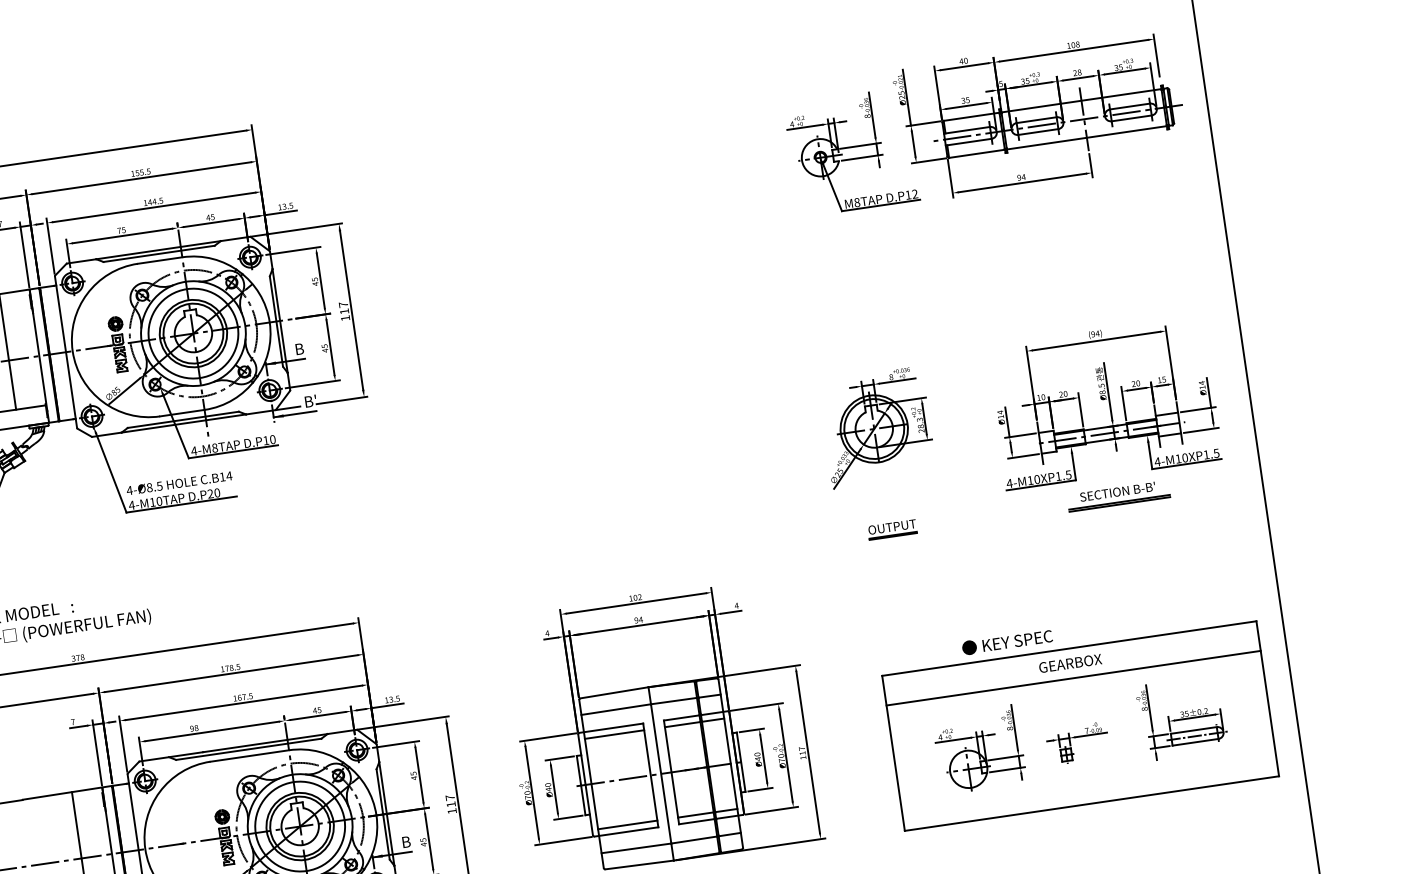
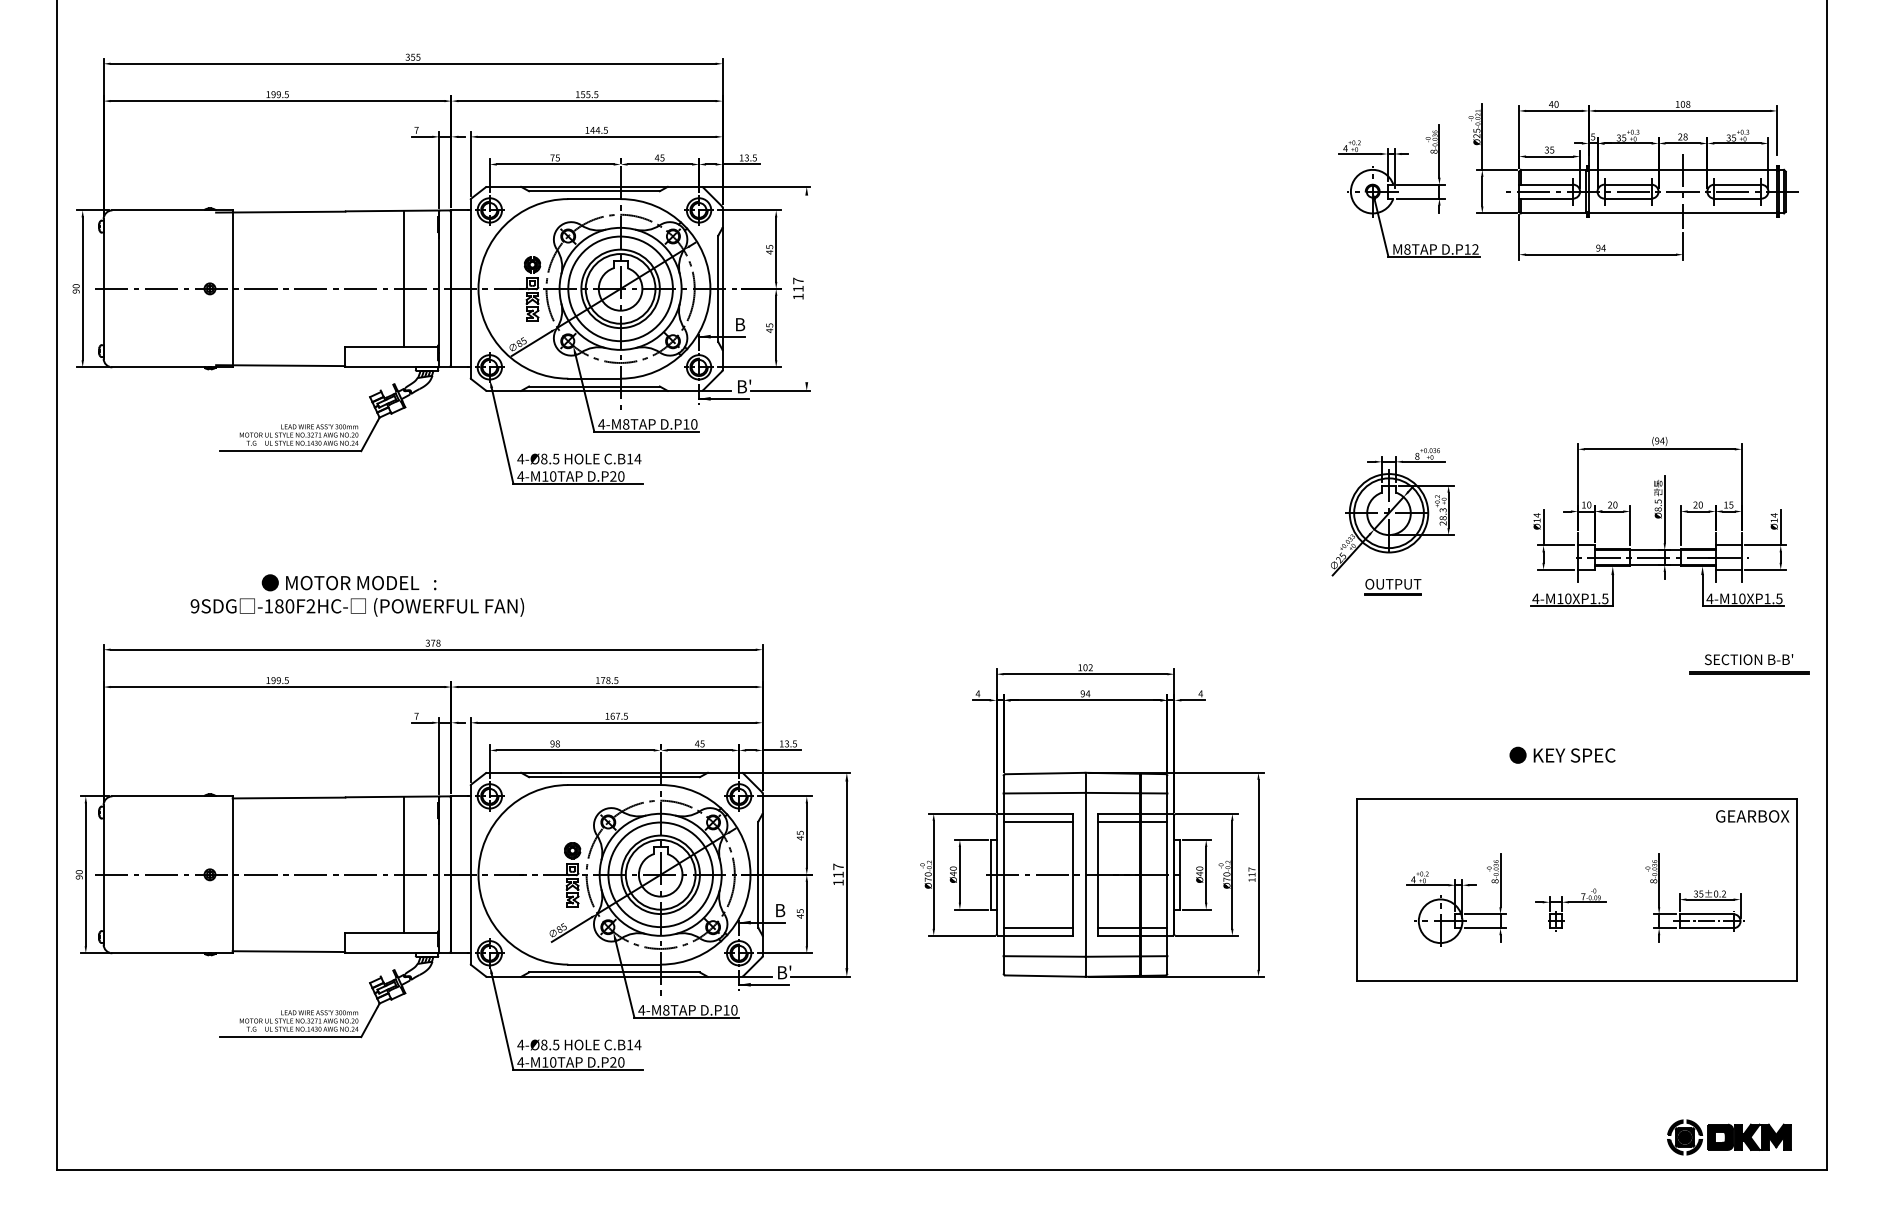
line: (351, 310) -> (806, 288), removed
part: (1118, 495) -> (1749, 664), moved
part: (892, 529) -> (1392, 587), moved
text: (1007, 641) -> (1562, 754), moved
text: (1070, 663) -> (1752, 816), moved
line: (1073, 677) -> (1576, 833), removed

